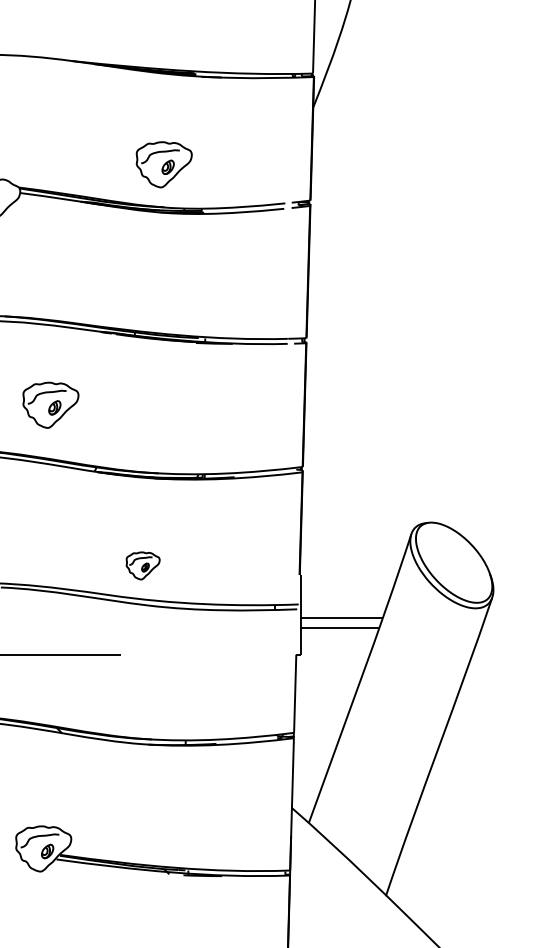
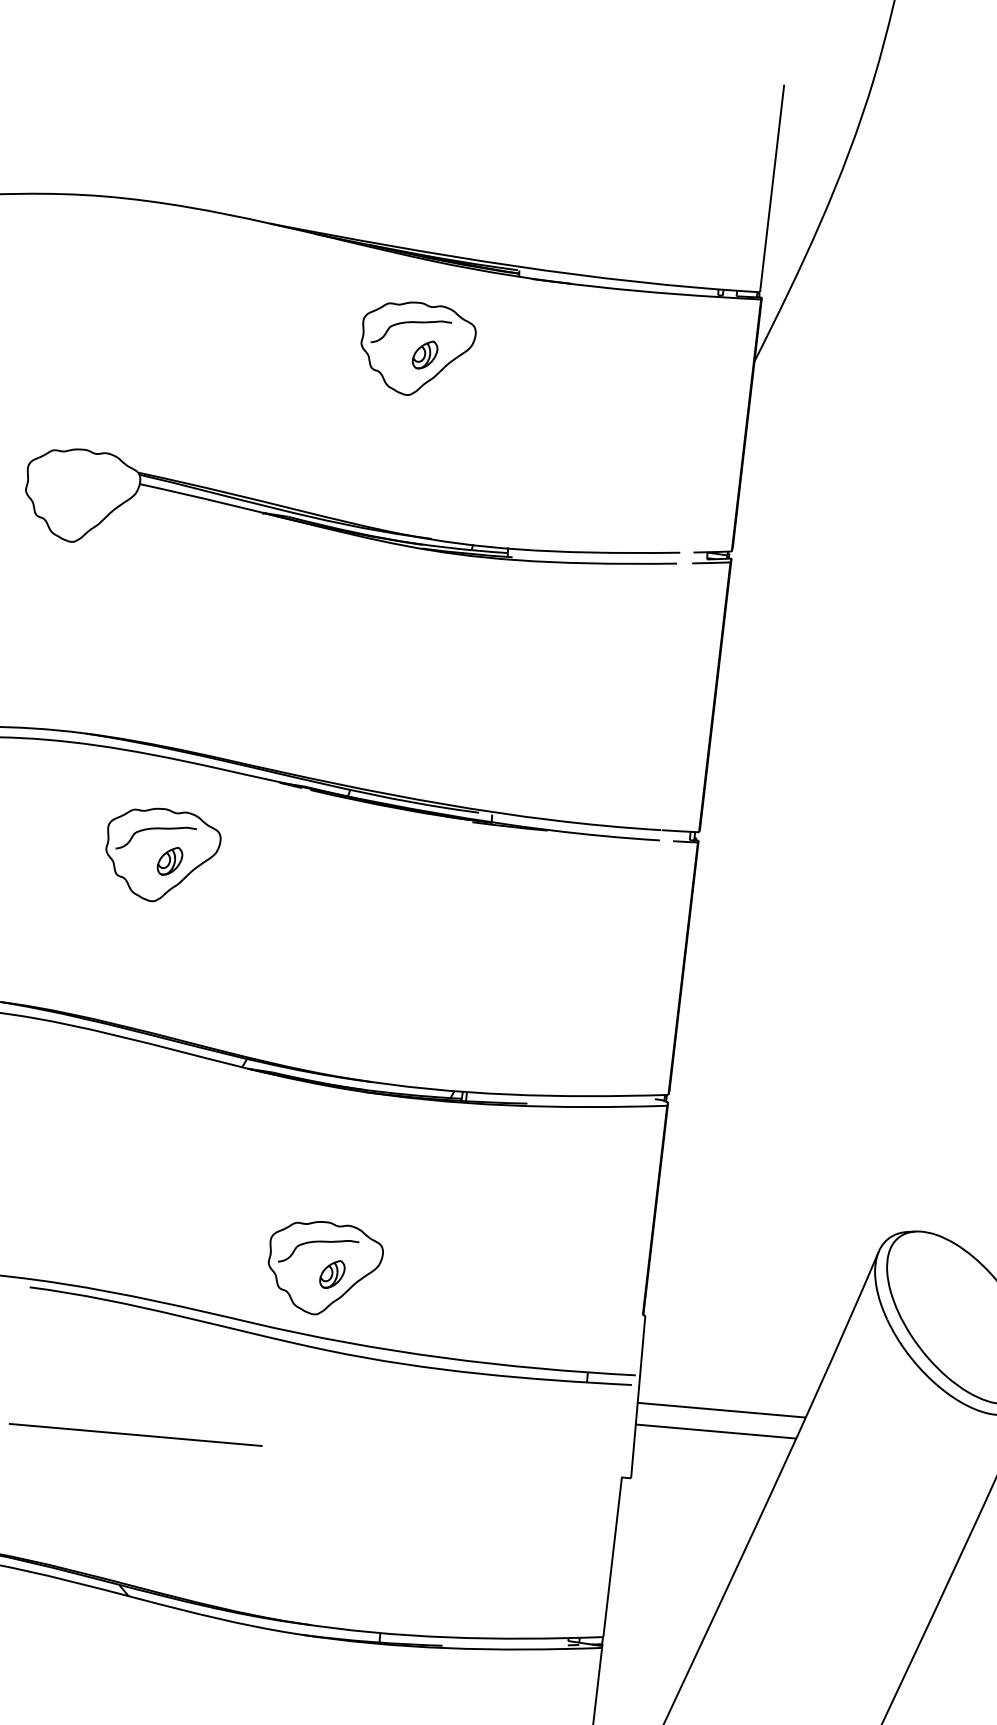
part: (163, 164) -> (416, 348), moved
part: (50, 404) -> (161, 853), moved
part: (142, 565) -> (323, 1267), size x1.67

